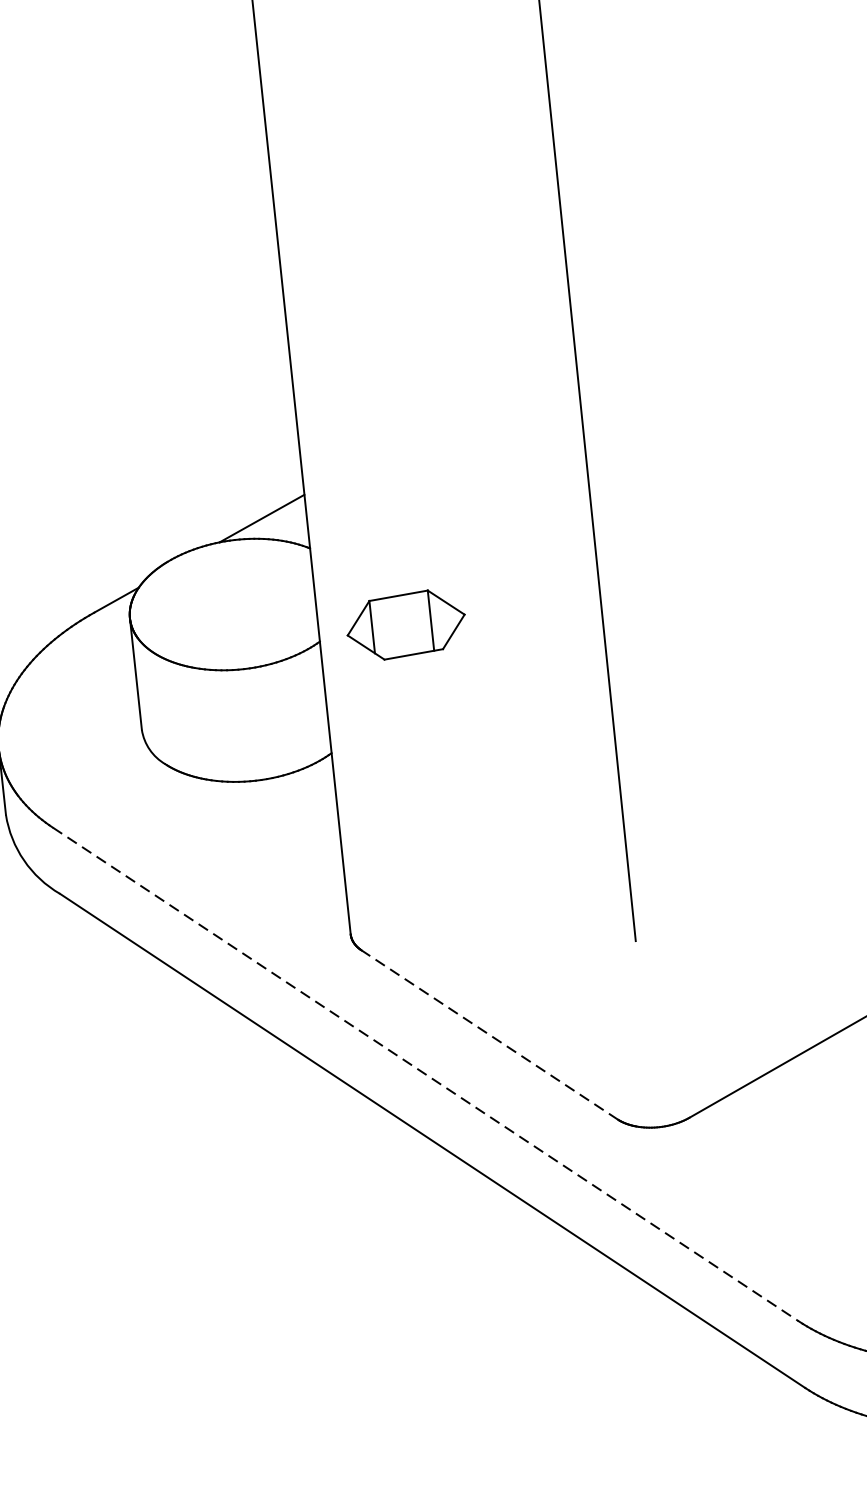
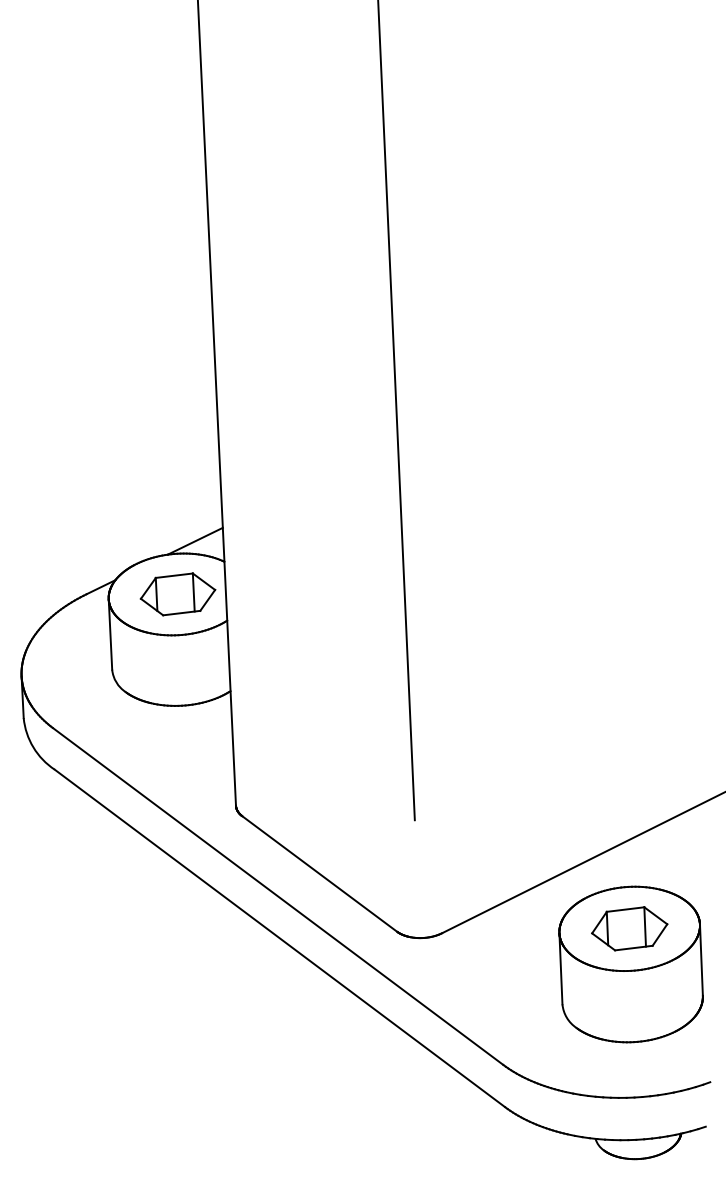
part: (405, 625) -> (177, 594), moved
line: (489, 1035) -> (319, 874), dashed -> solid
line: (426, 1074) -> (278, 896), dashed -> solid

